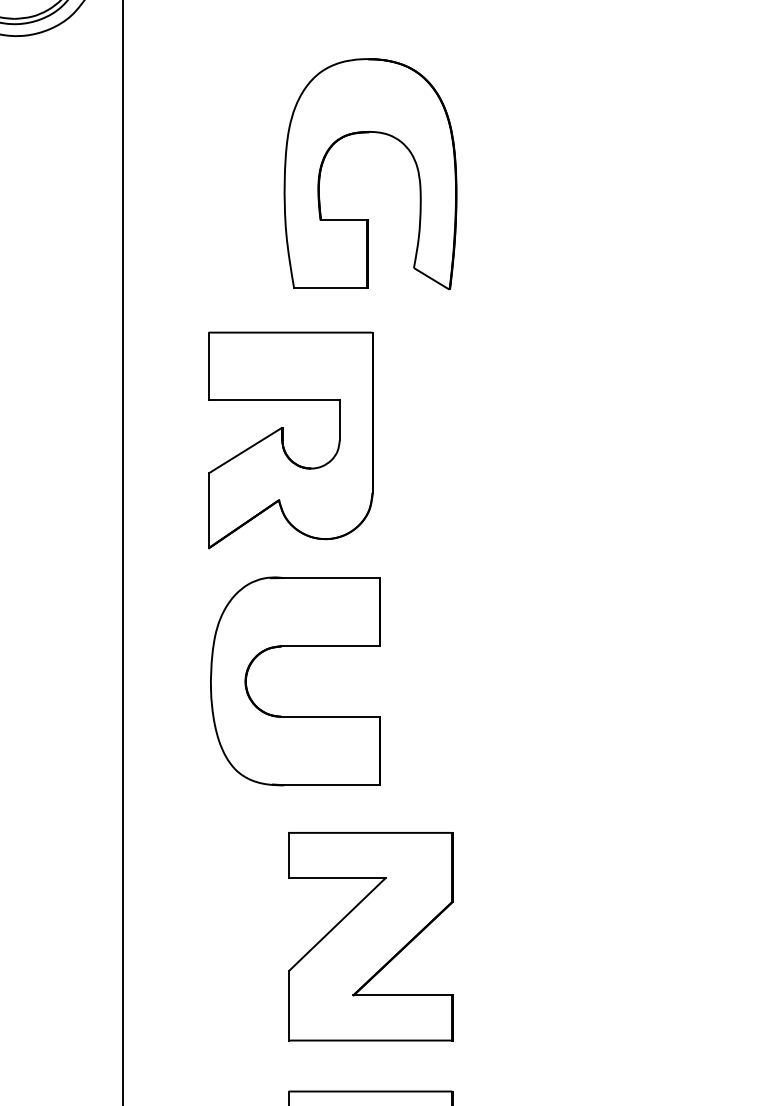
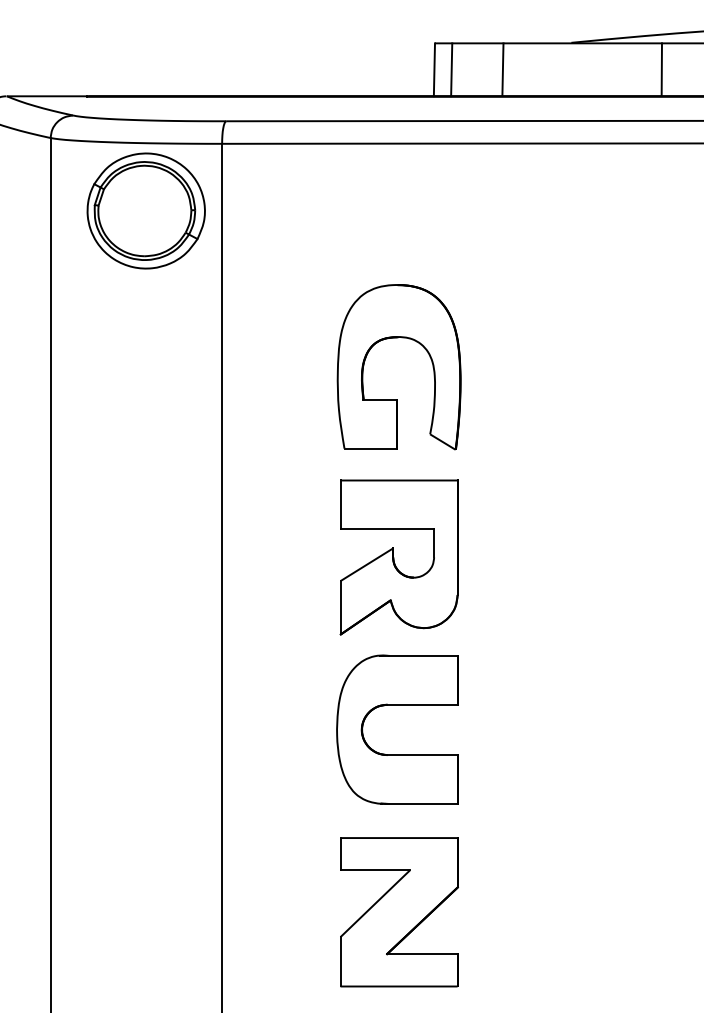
part: (289, 440) -> (398, 557), moved
part: (295, 647) -> (397, 705), moved

